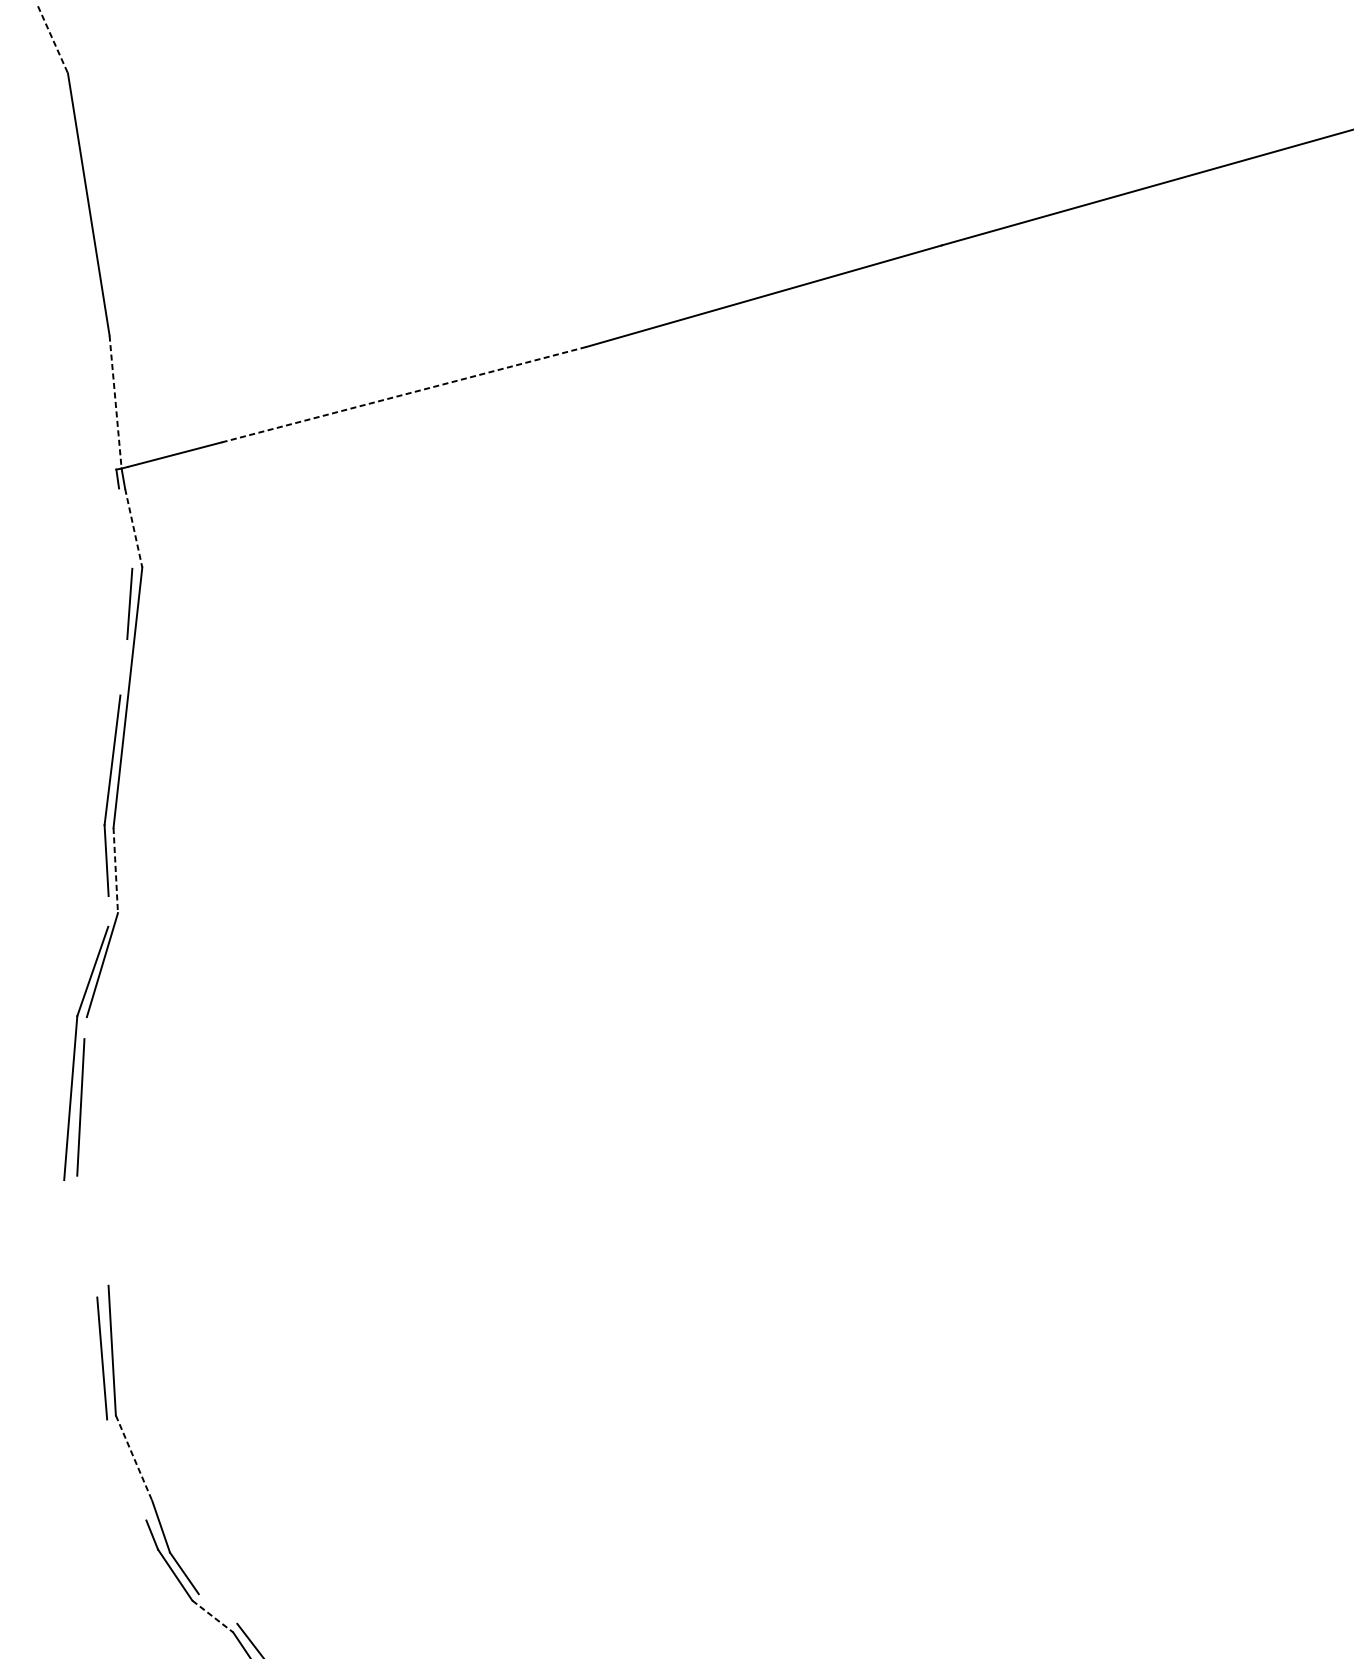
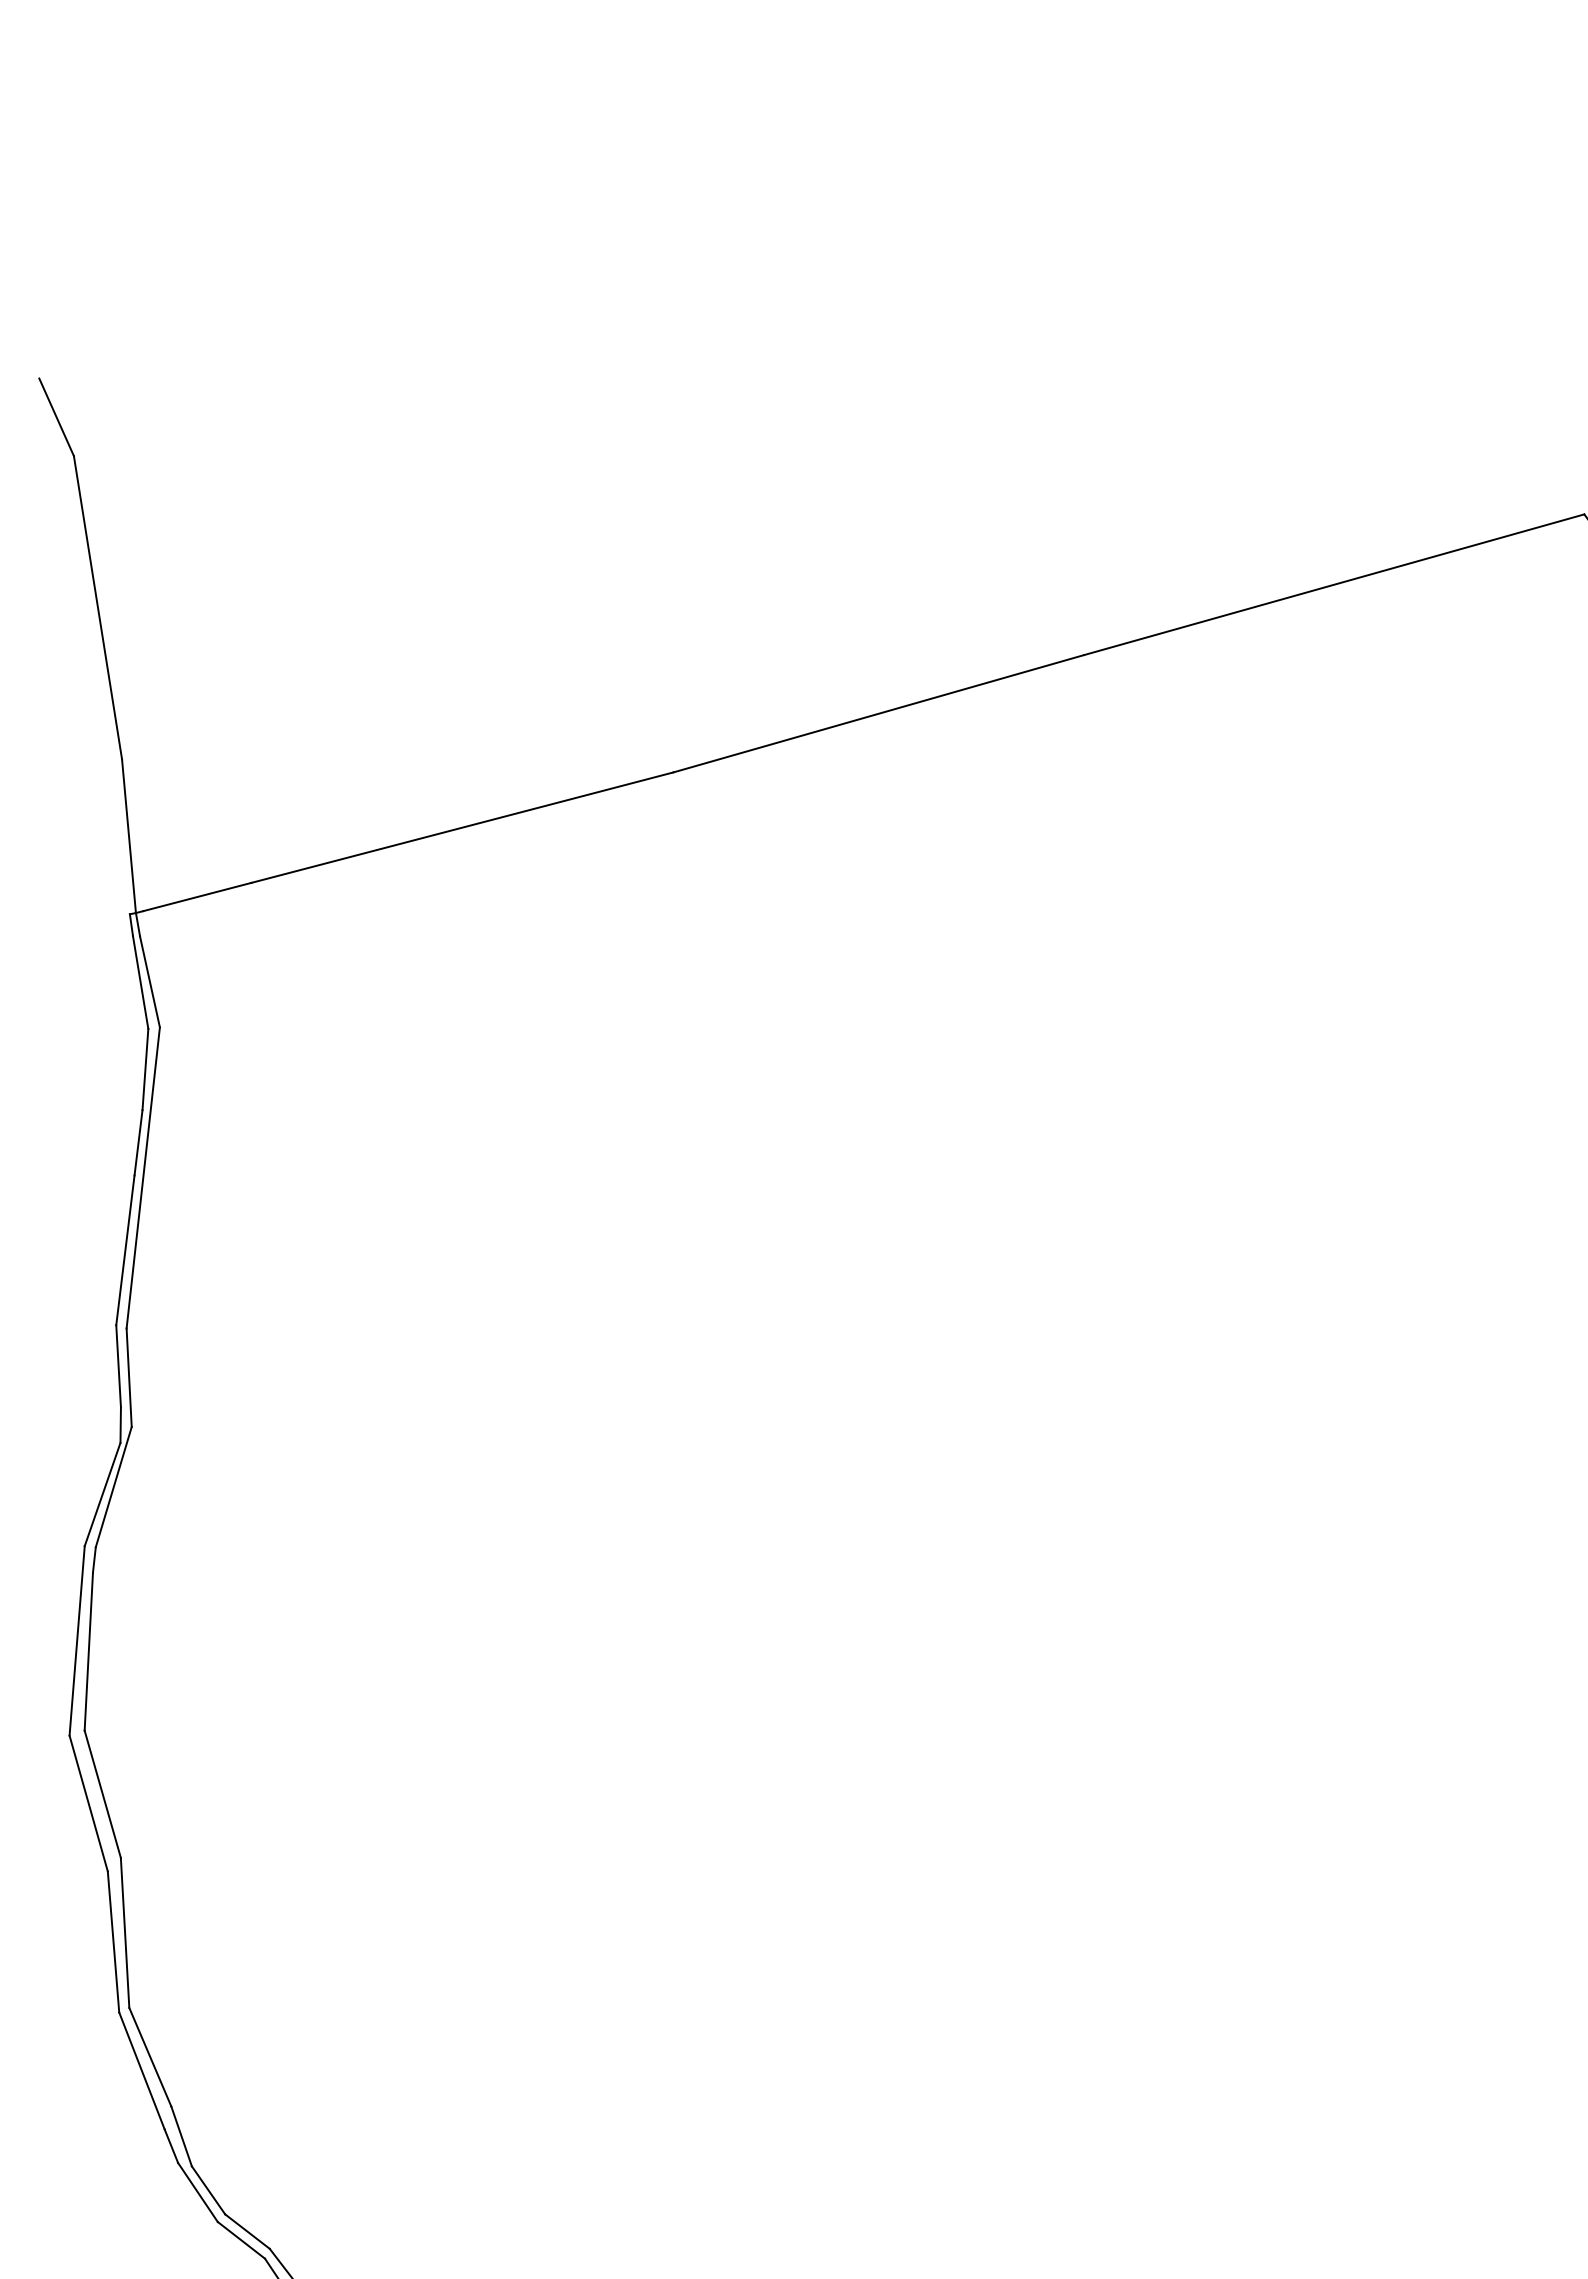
line: (52, 39) -> (56, 417), dashed -> solid
line: (404, 394) -> (462, 827), dashed -> solid
line: (116, 402) -> (129, 836), dashed -> solid
line: (133, 527) -> (149, 981), dashed -> solid
line: (125, 528) -> (140, 982), added
line: (123, 667) -> (138, 1142), added
line: (116, 871) -> (129, 1378), dashed -> solid
line: (108, 910) -> (120, 1424), added
line: (84, 1027) -> (93, 1559), added
line: (92, 1230) -> (102, 1793), added
line: (80, 1238) -> (88, 1803), added
line: (134, 1458) -> (150, 2057), dashed -> solid
line: (126, 1469) -> (141, 2070), added
line: (218, 1608) -> (247, 2231), added
line: (212, 1616) -> (241, 2240), dashed -> solid

